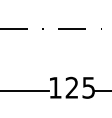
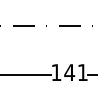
text: (79, 87) -> (75, 72), 125 -> 141

